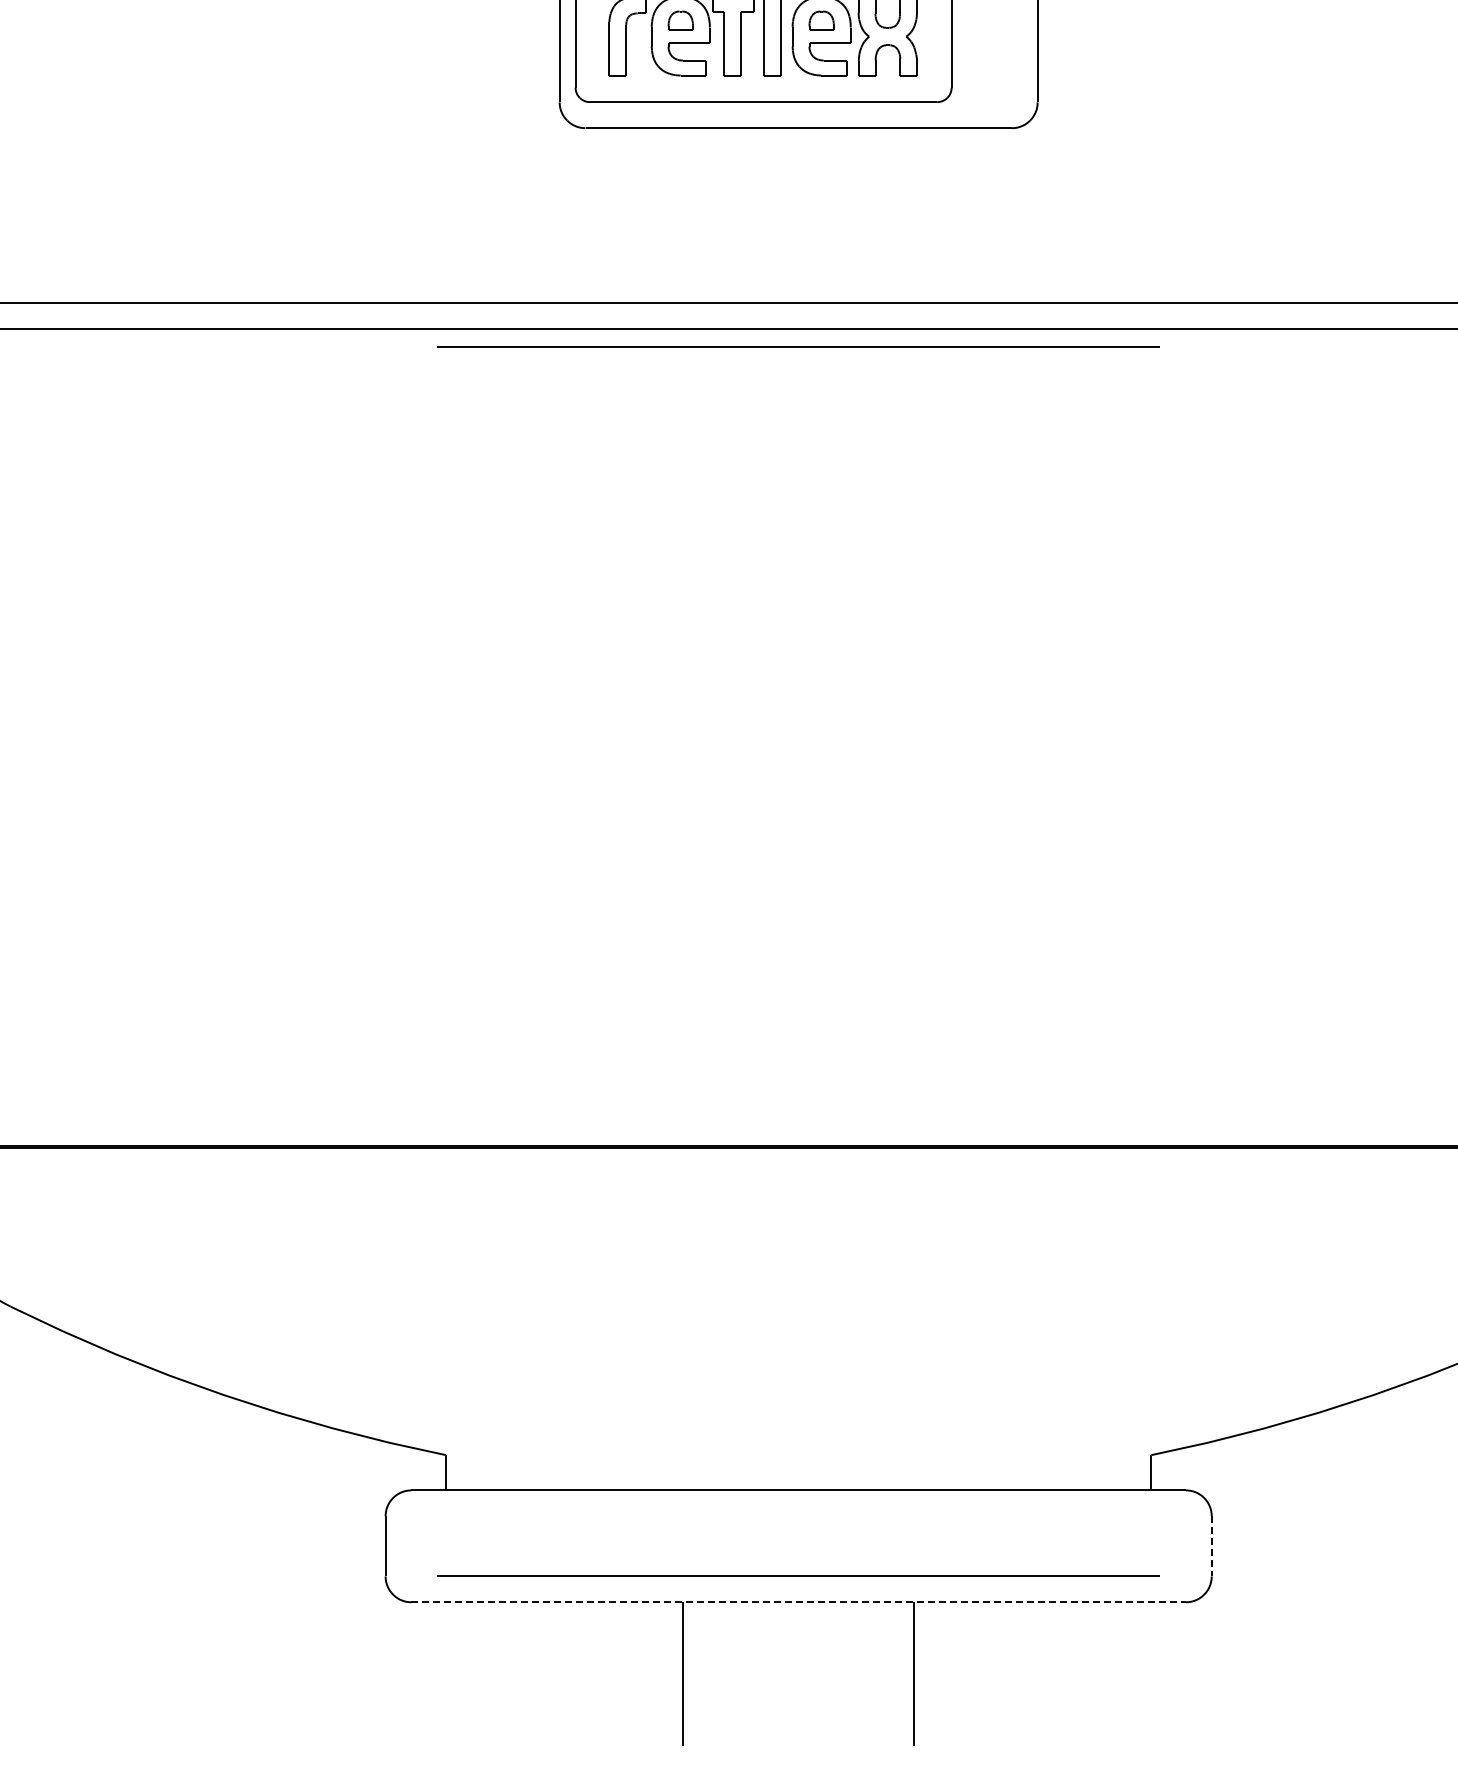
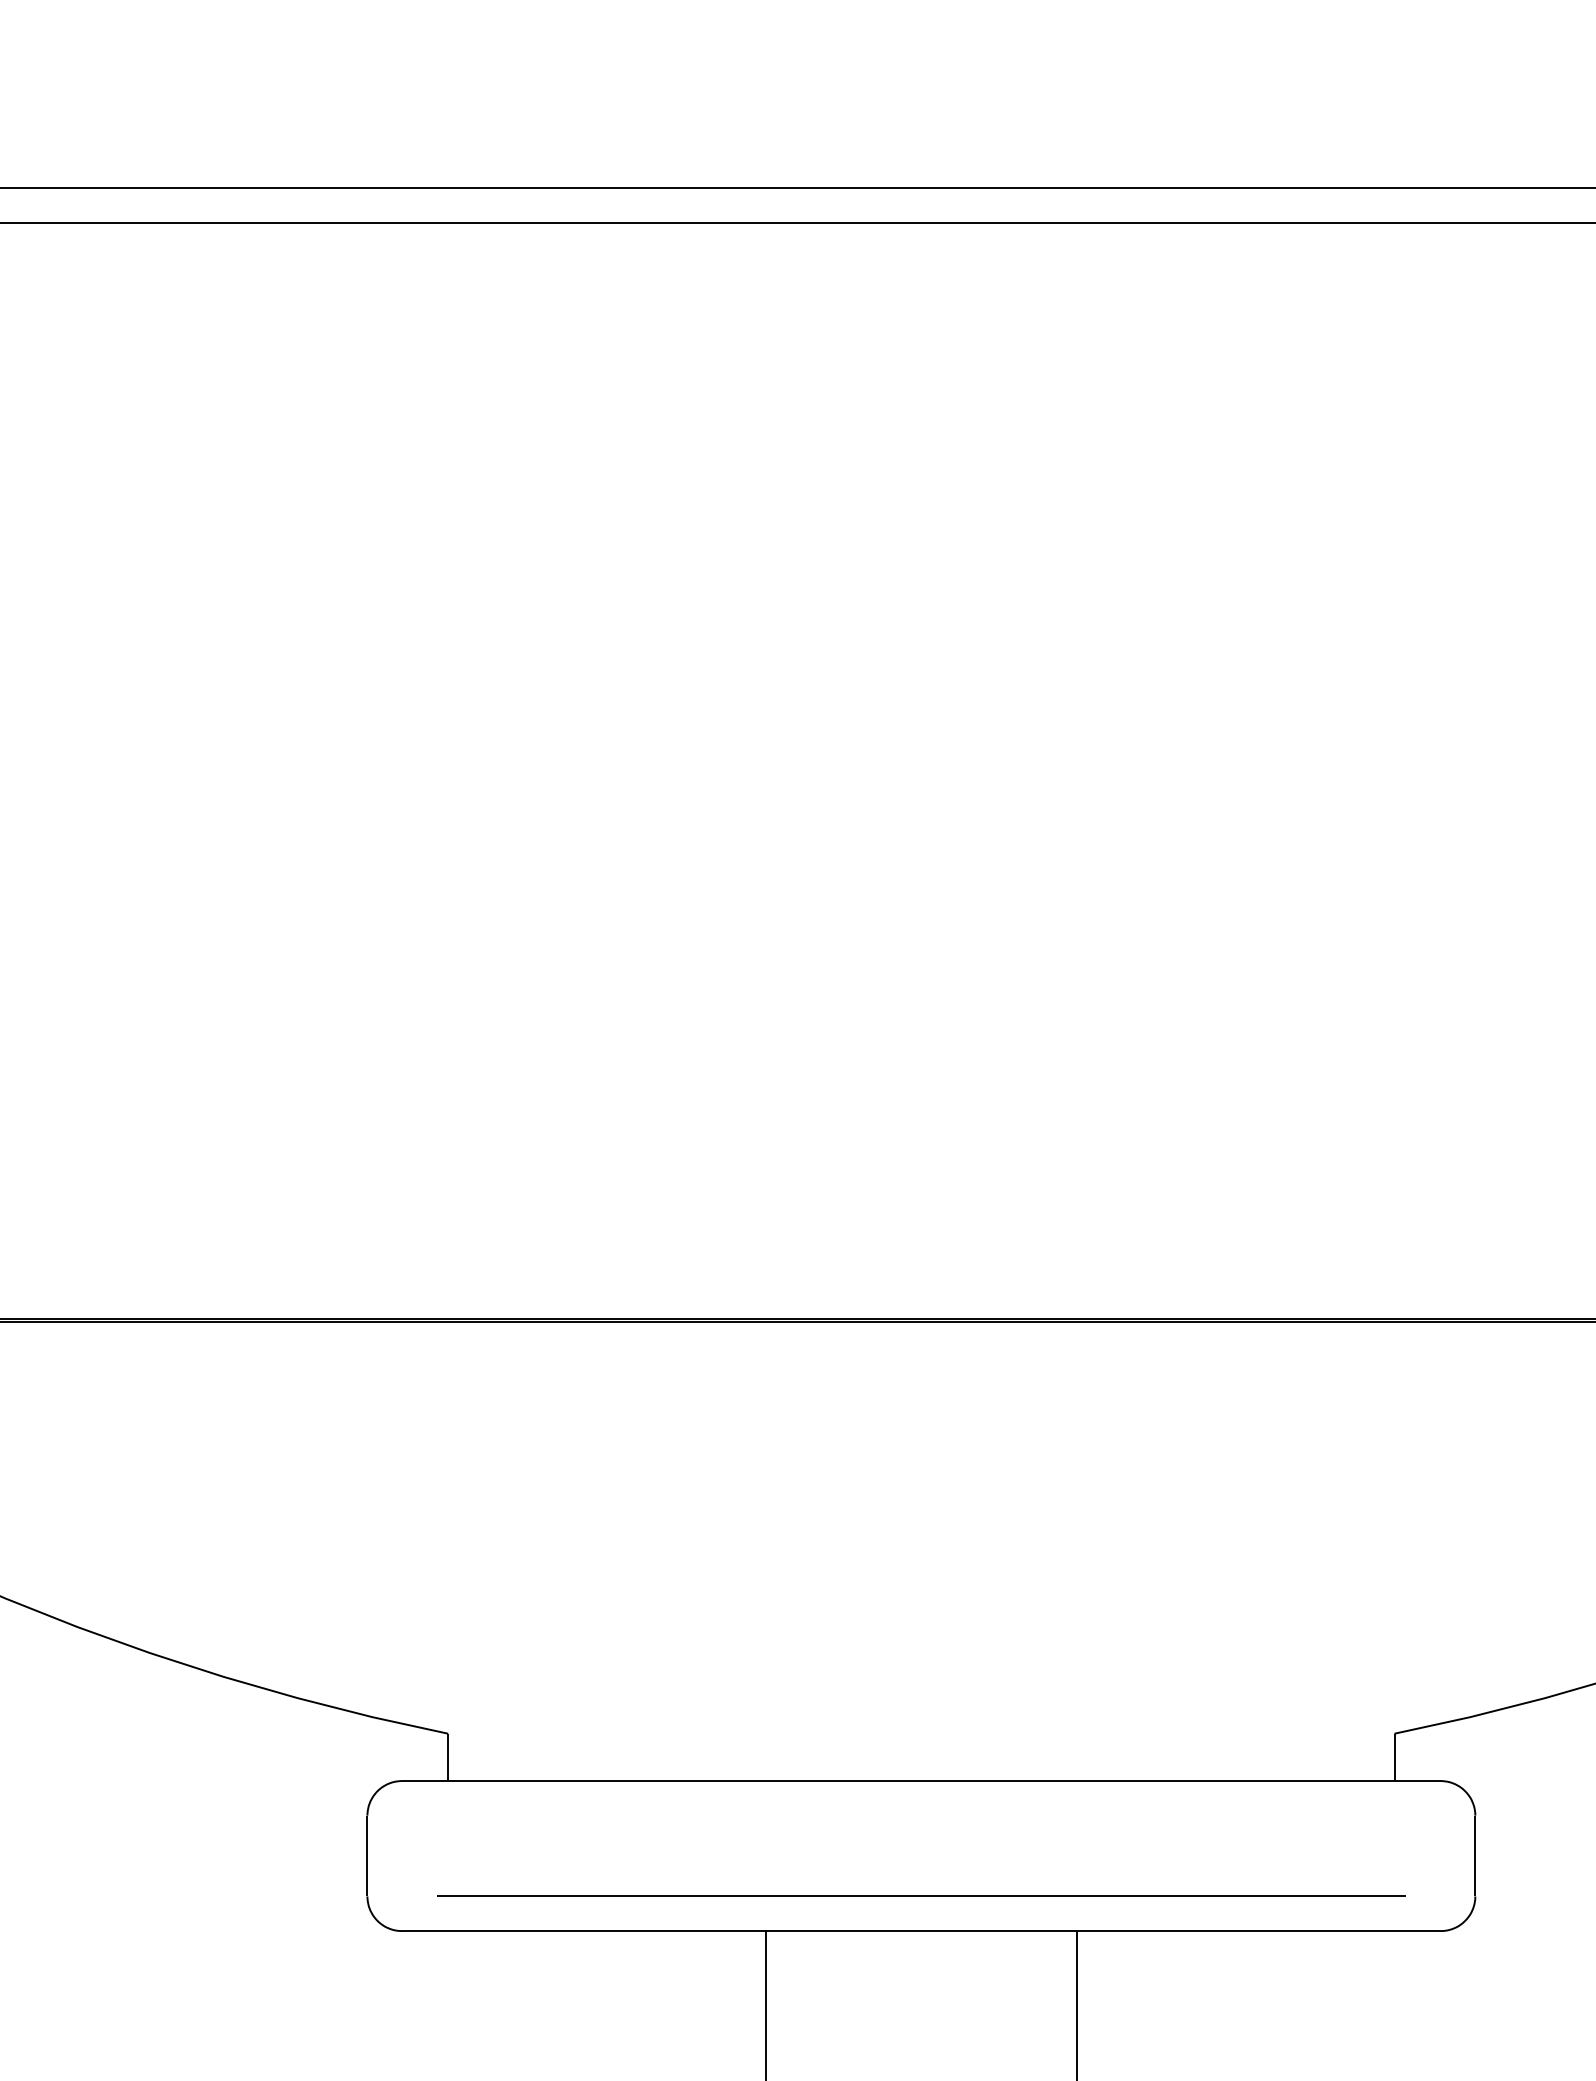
line: (798, 346) -> (921, 246), removed
line: (1211, 1546) -> (1475, 1856), dashed -> solid
line: (799, 1602) -> (922, 1931), dashed -> solid

